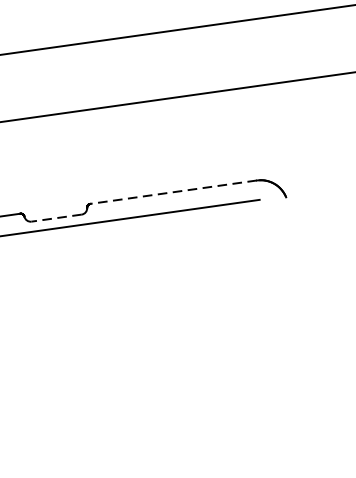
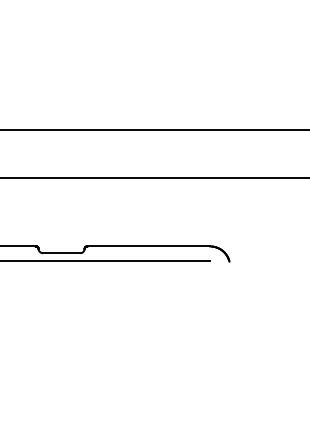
line: (173, 192) -> (148, 246), dashed -> solid
line: (56, 218) -> (61, 253), dashed -> solid

